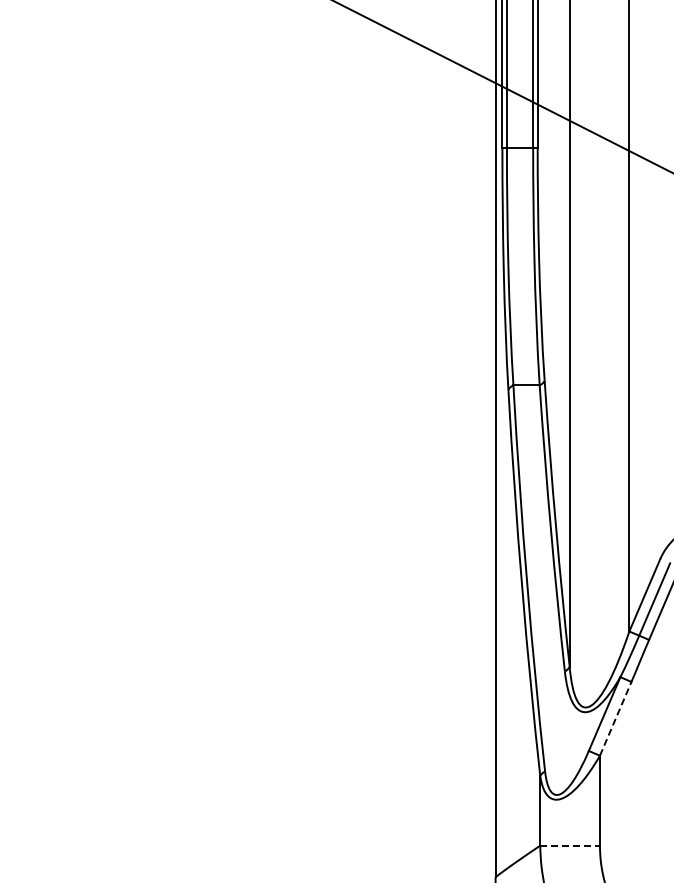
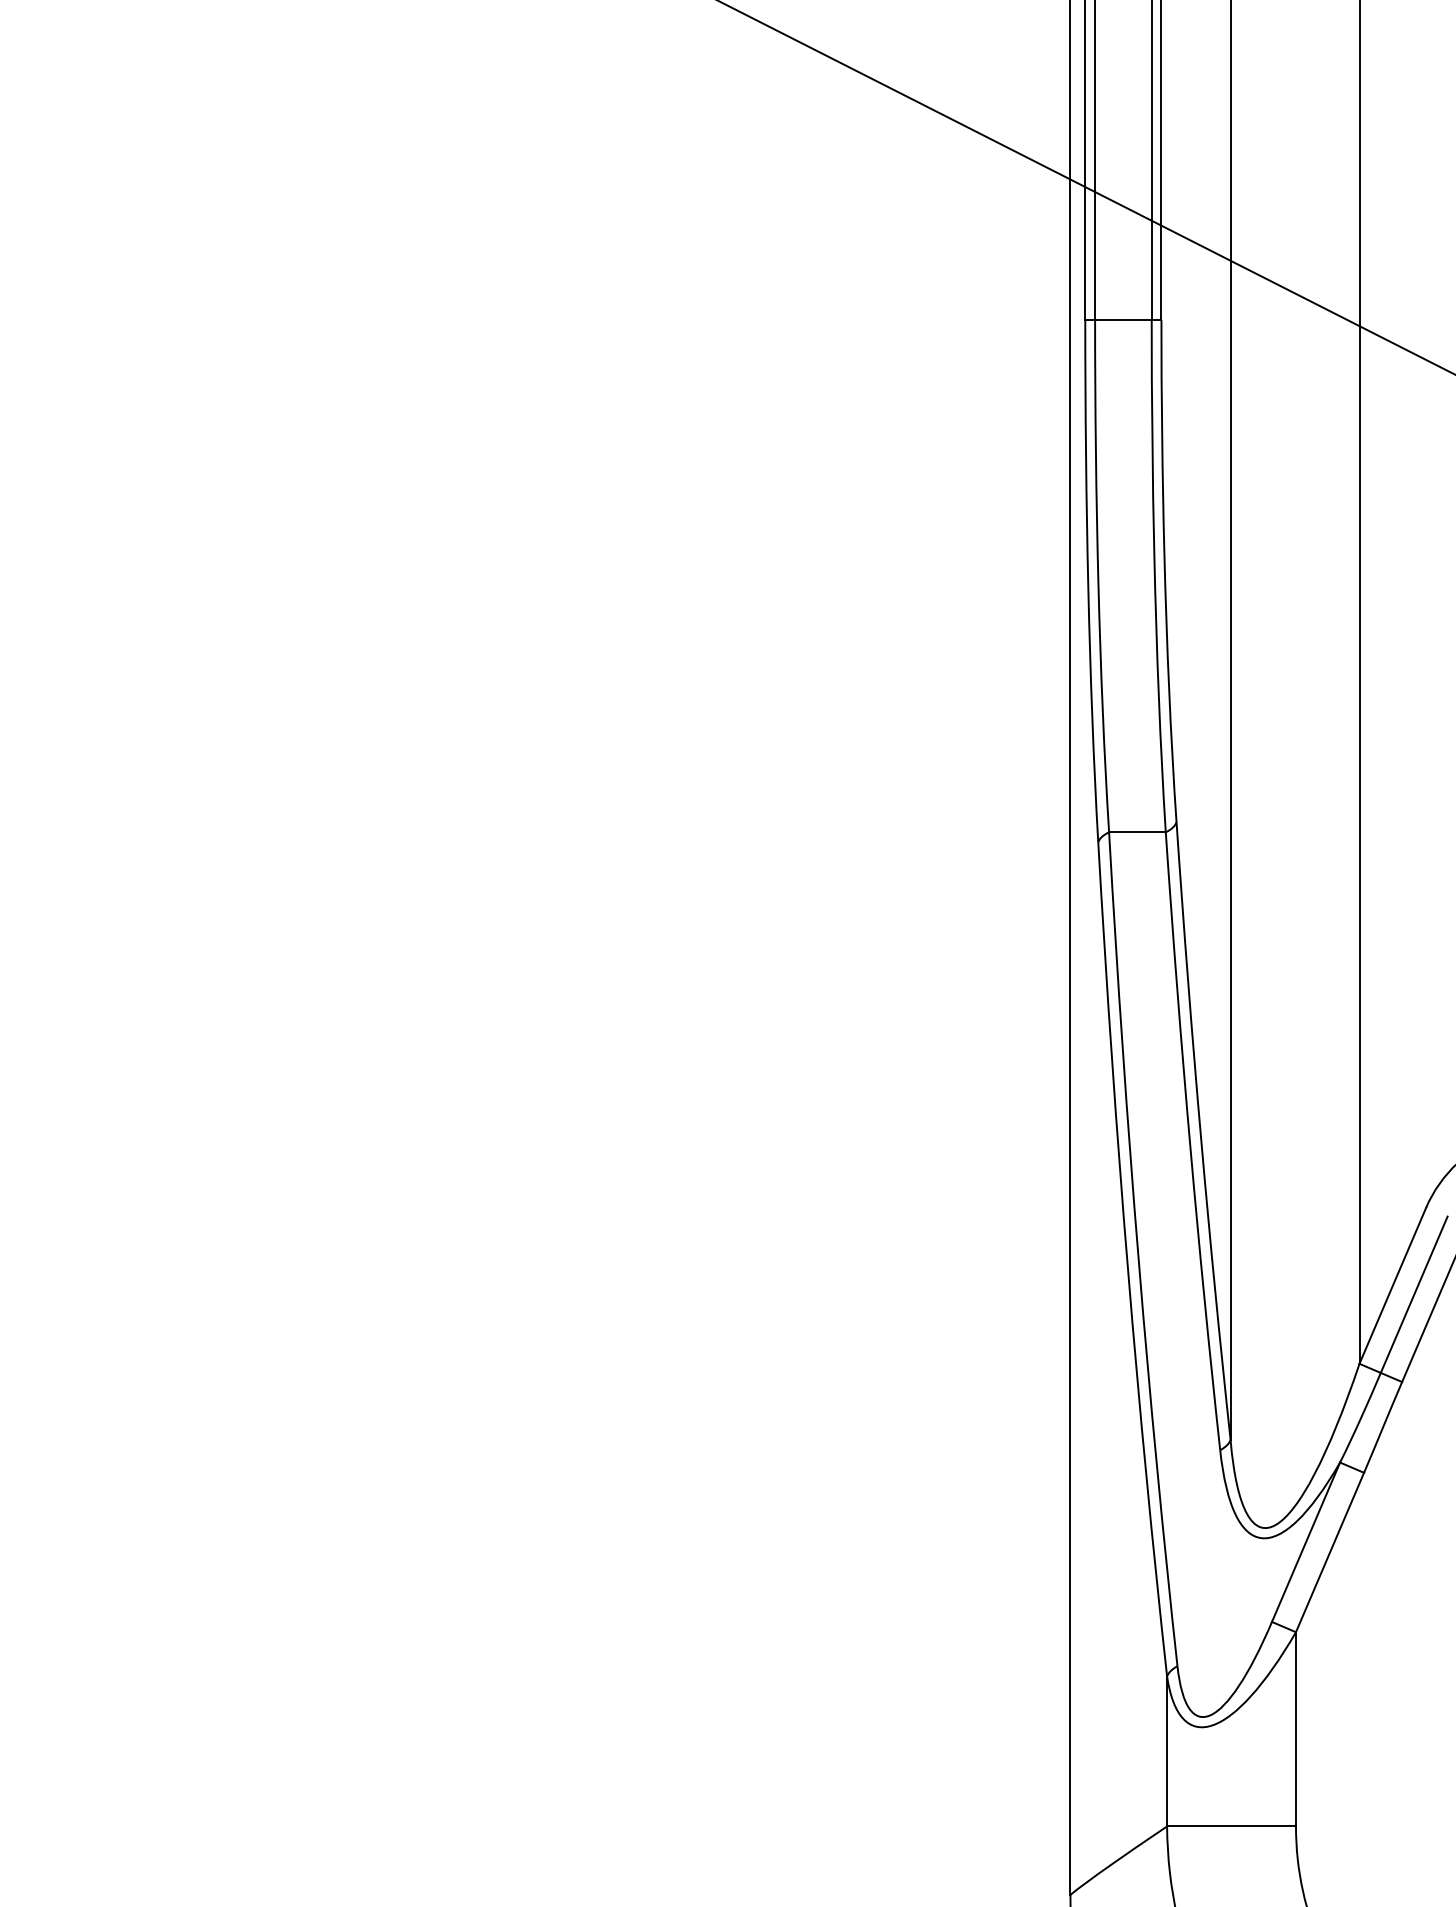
line: (615, 718) -> (1329, 1551), dashed -> solid
line: (570, 845) -> (1232, 1826), dashed -> solid

